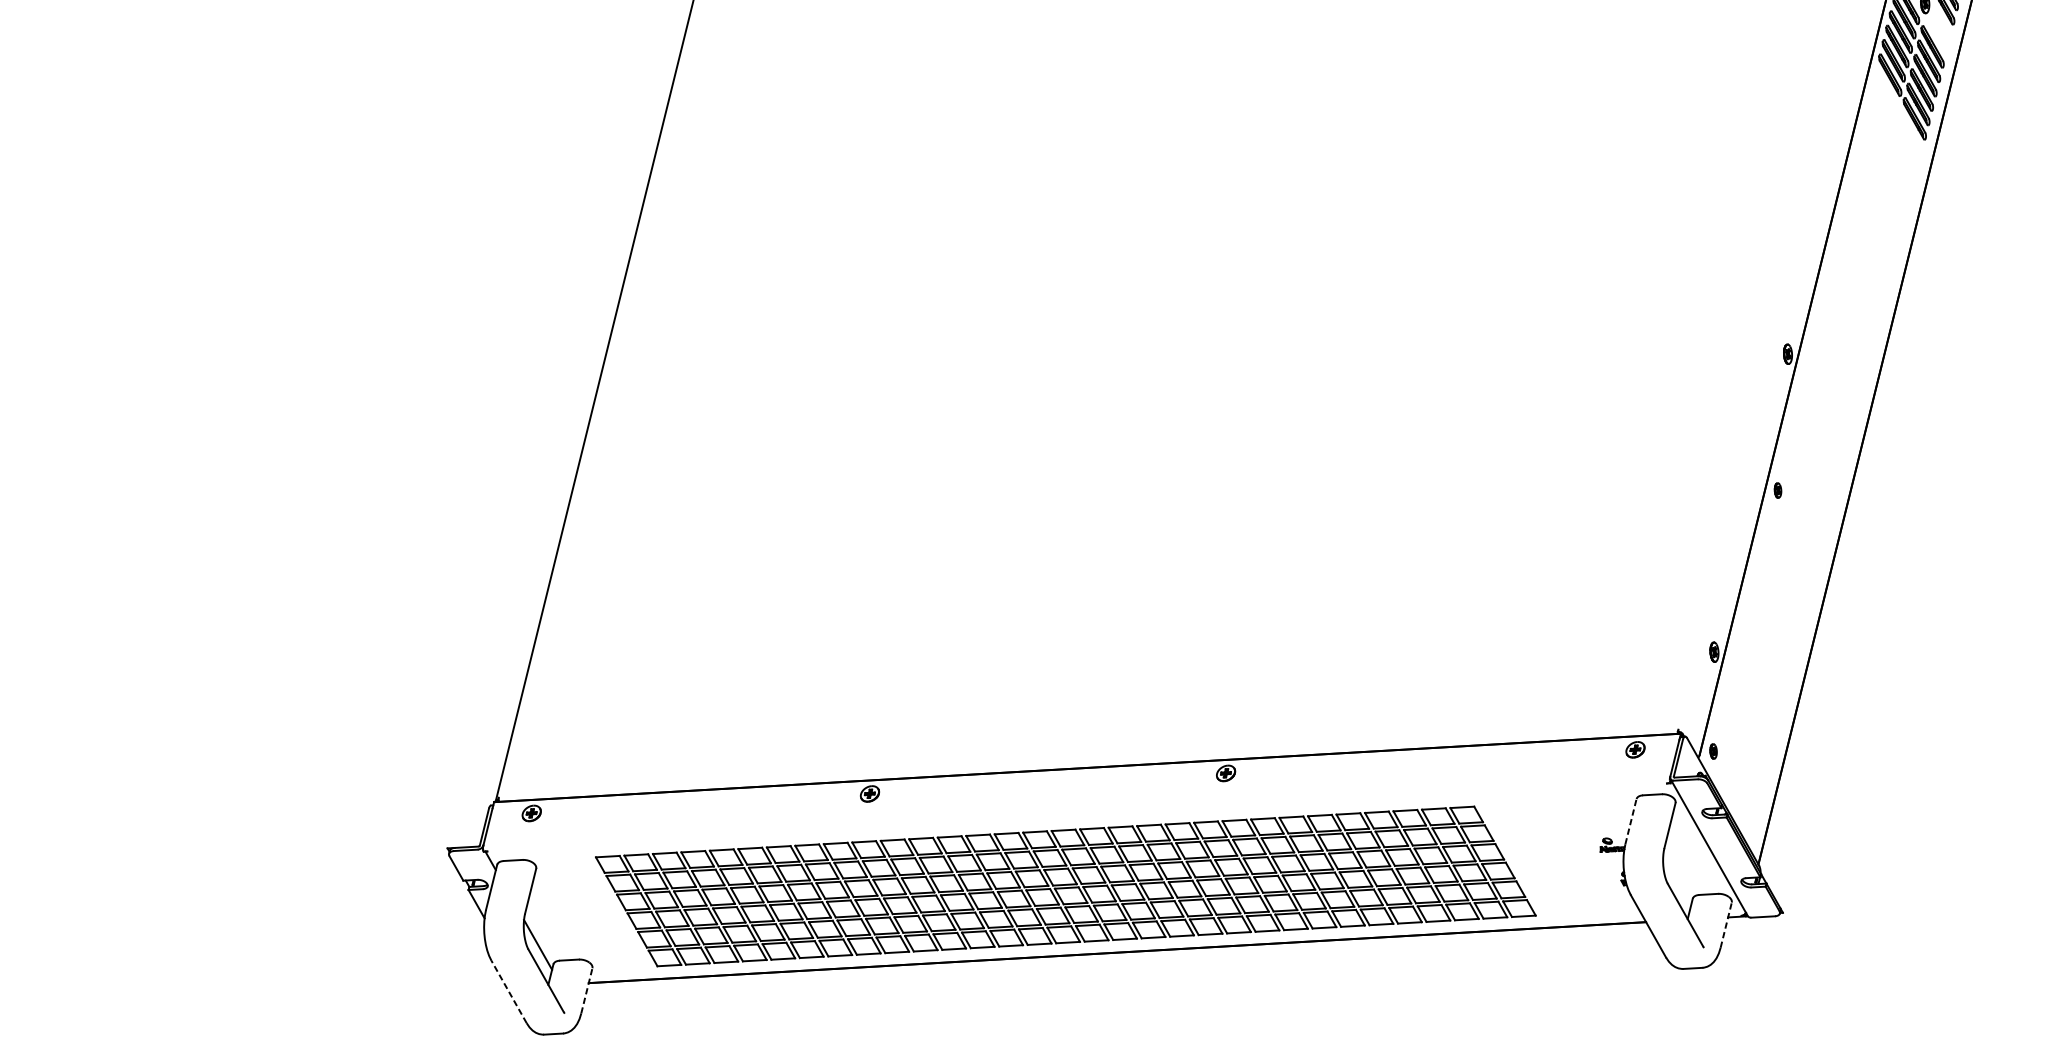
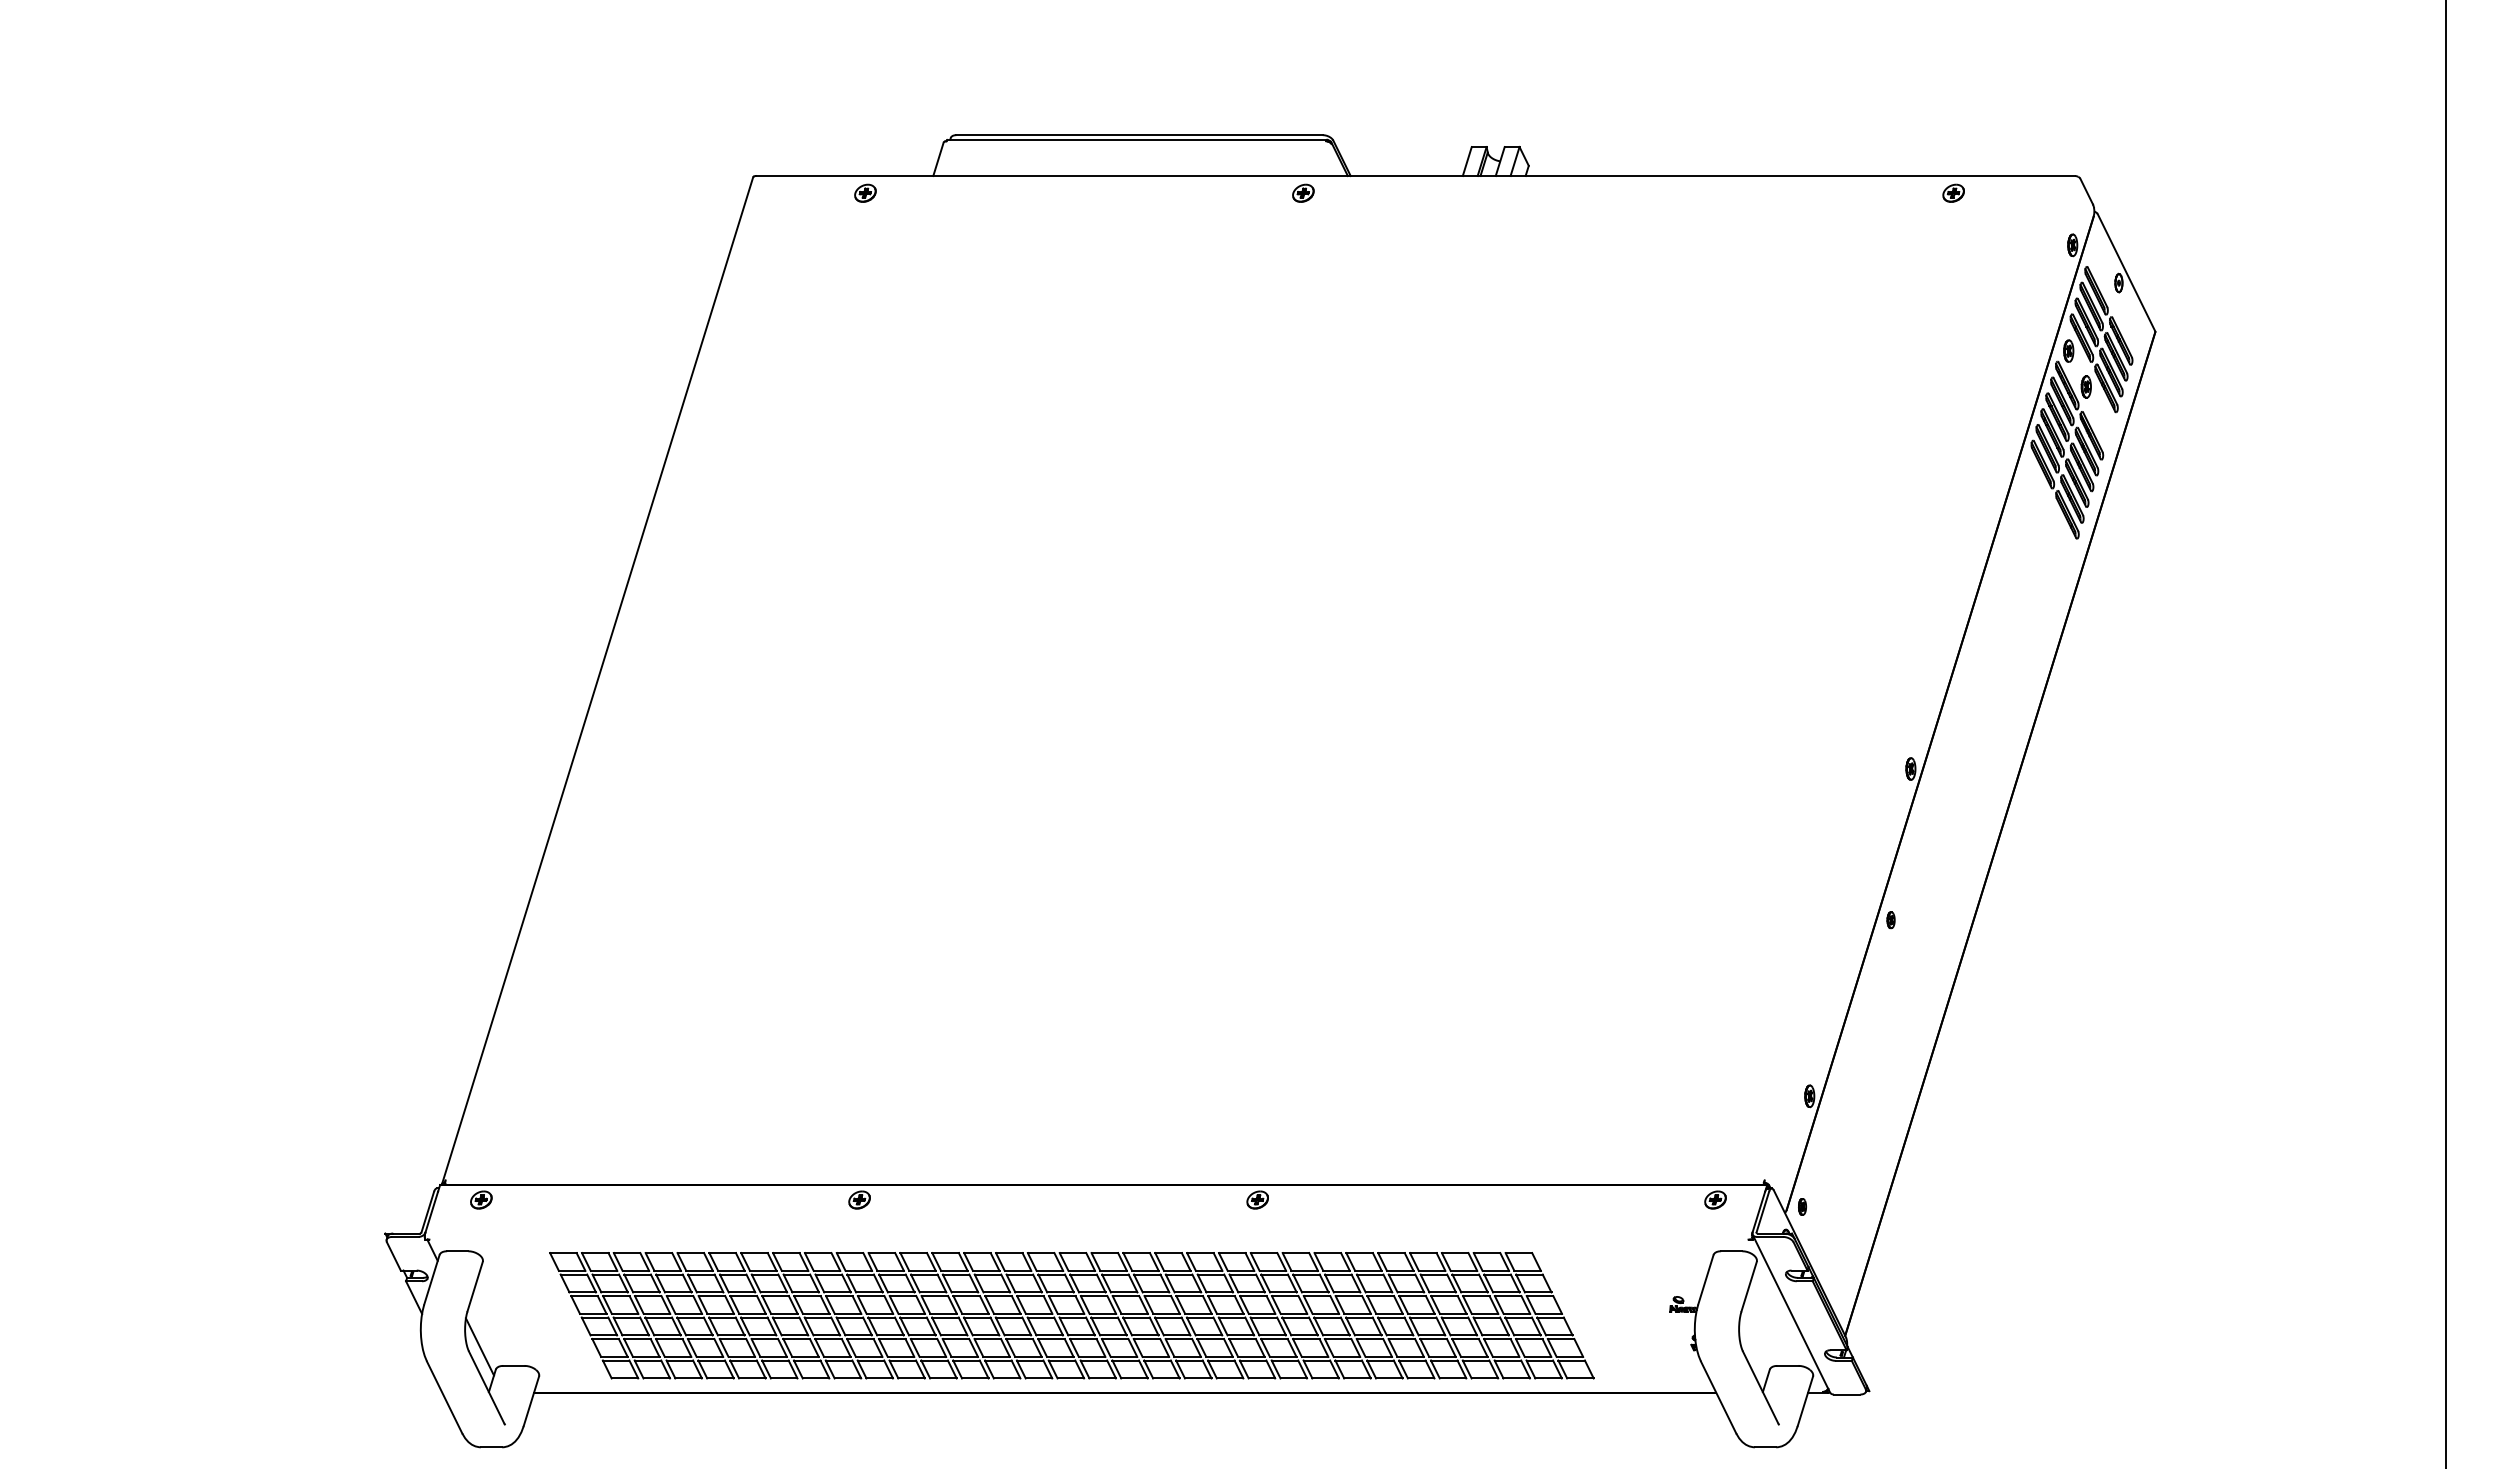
line: (1630, 821) -> (1705, 1279), dashed -> solid
line: (1726, 925) -> (1805, 1401), dashed -> solid
line: (508, 991) -> (444, 1397), dashed -> solid
line: (586, 991) -> (531, 1401), dashed -> solid

